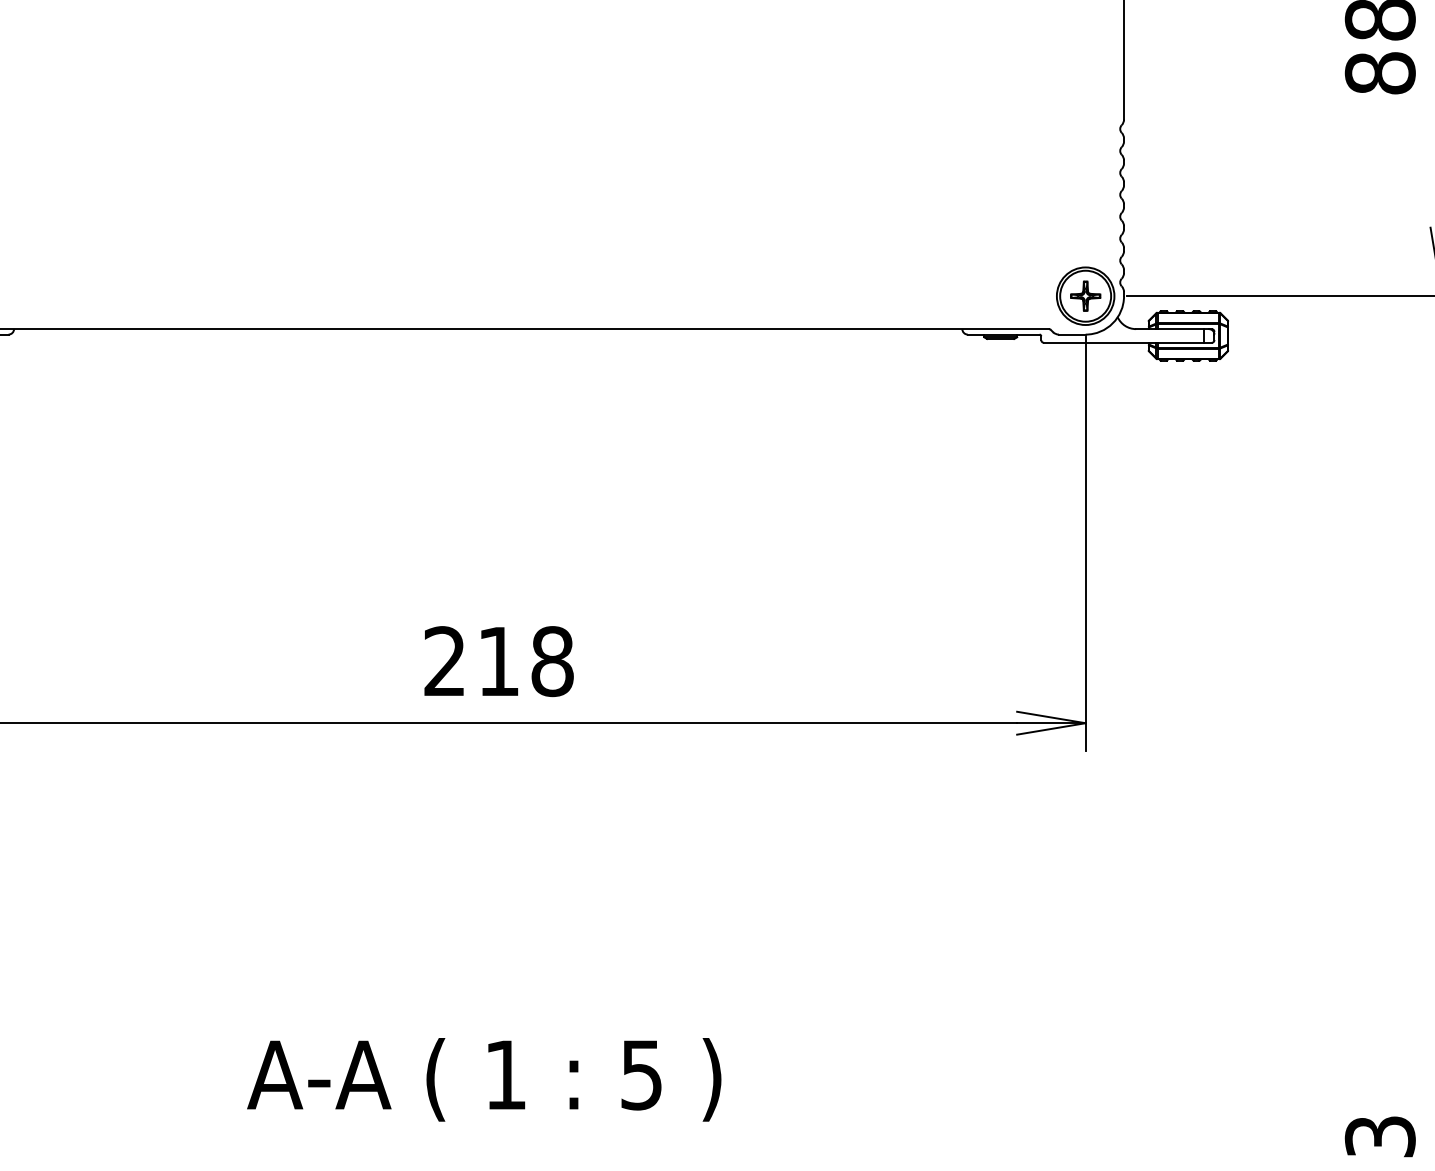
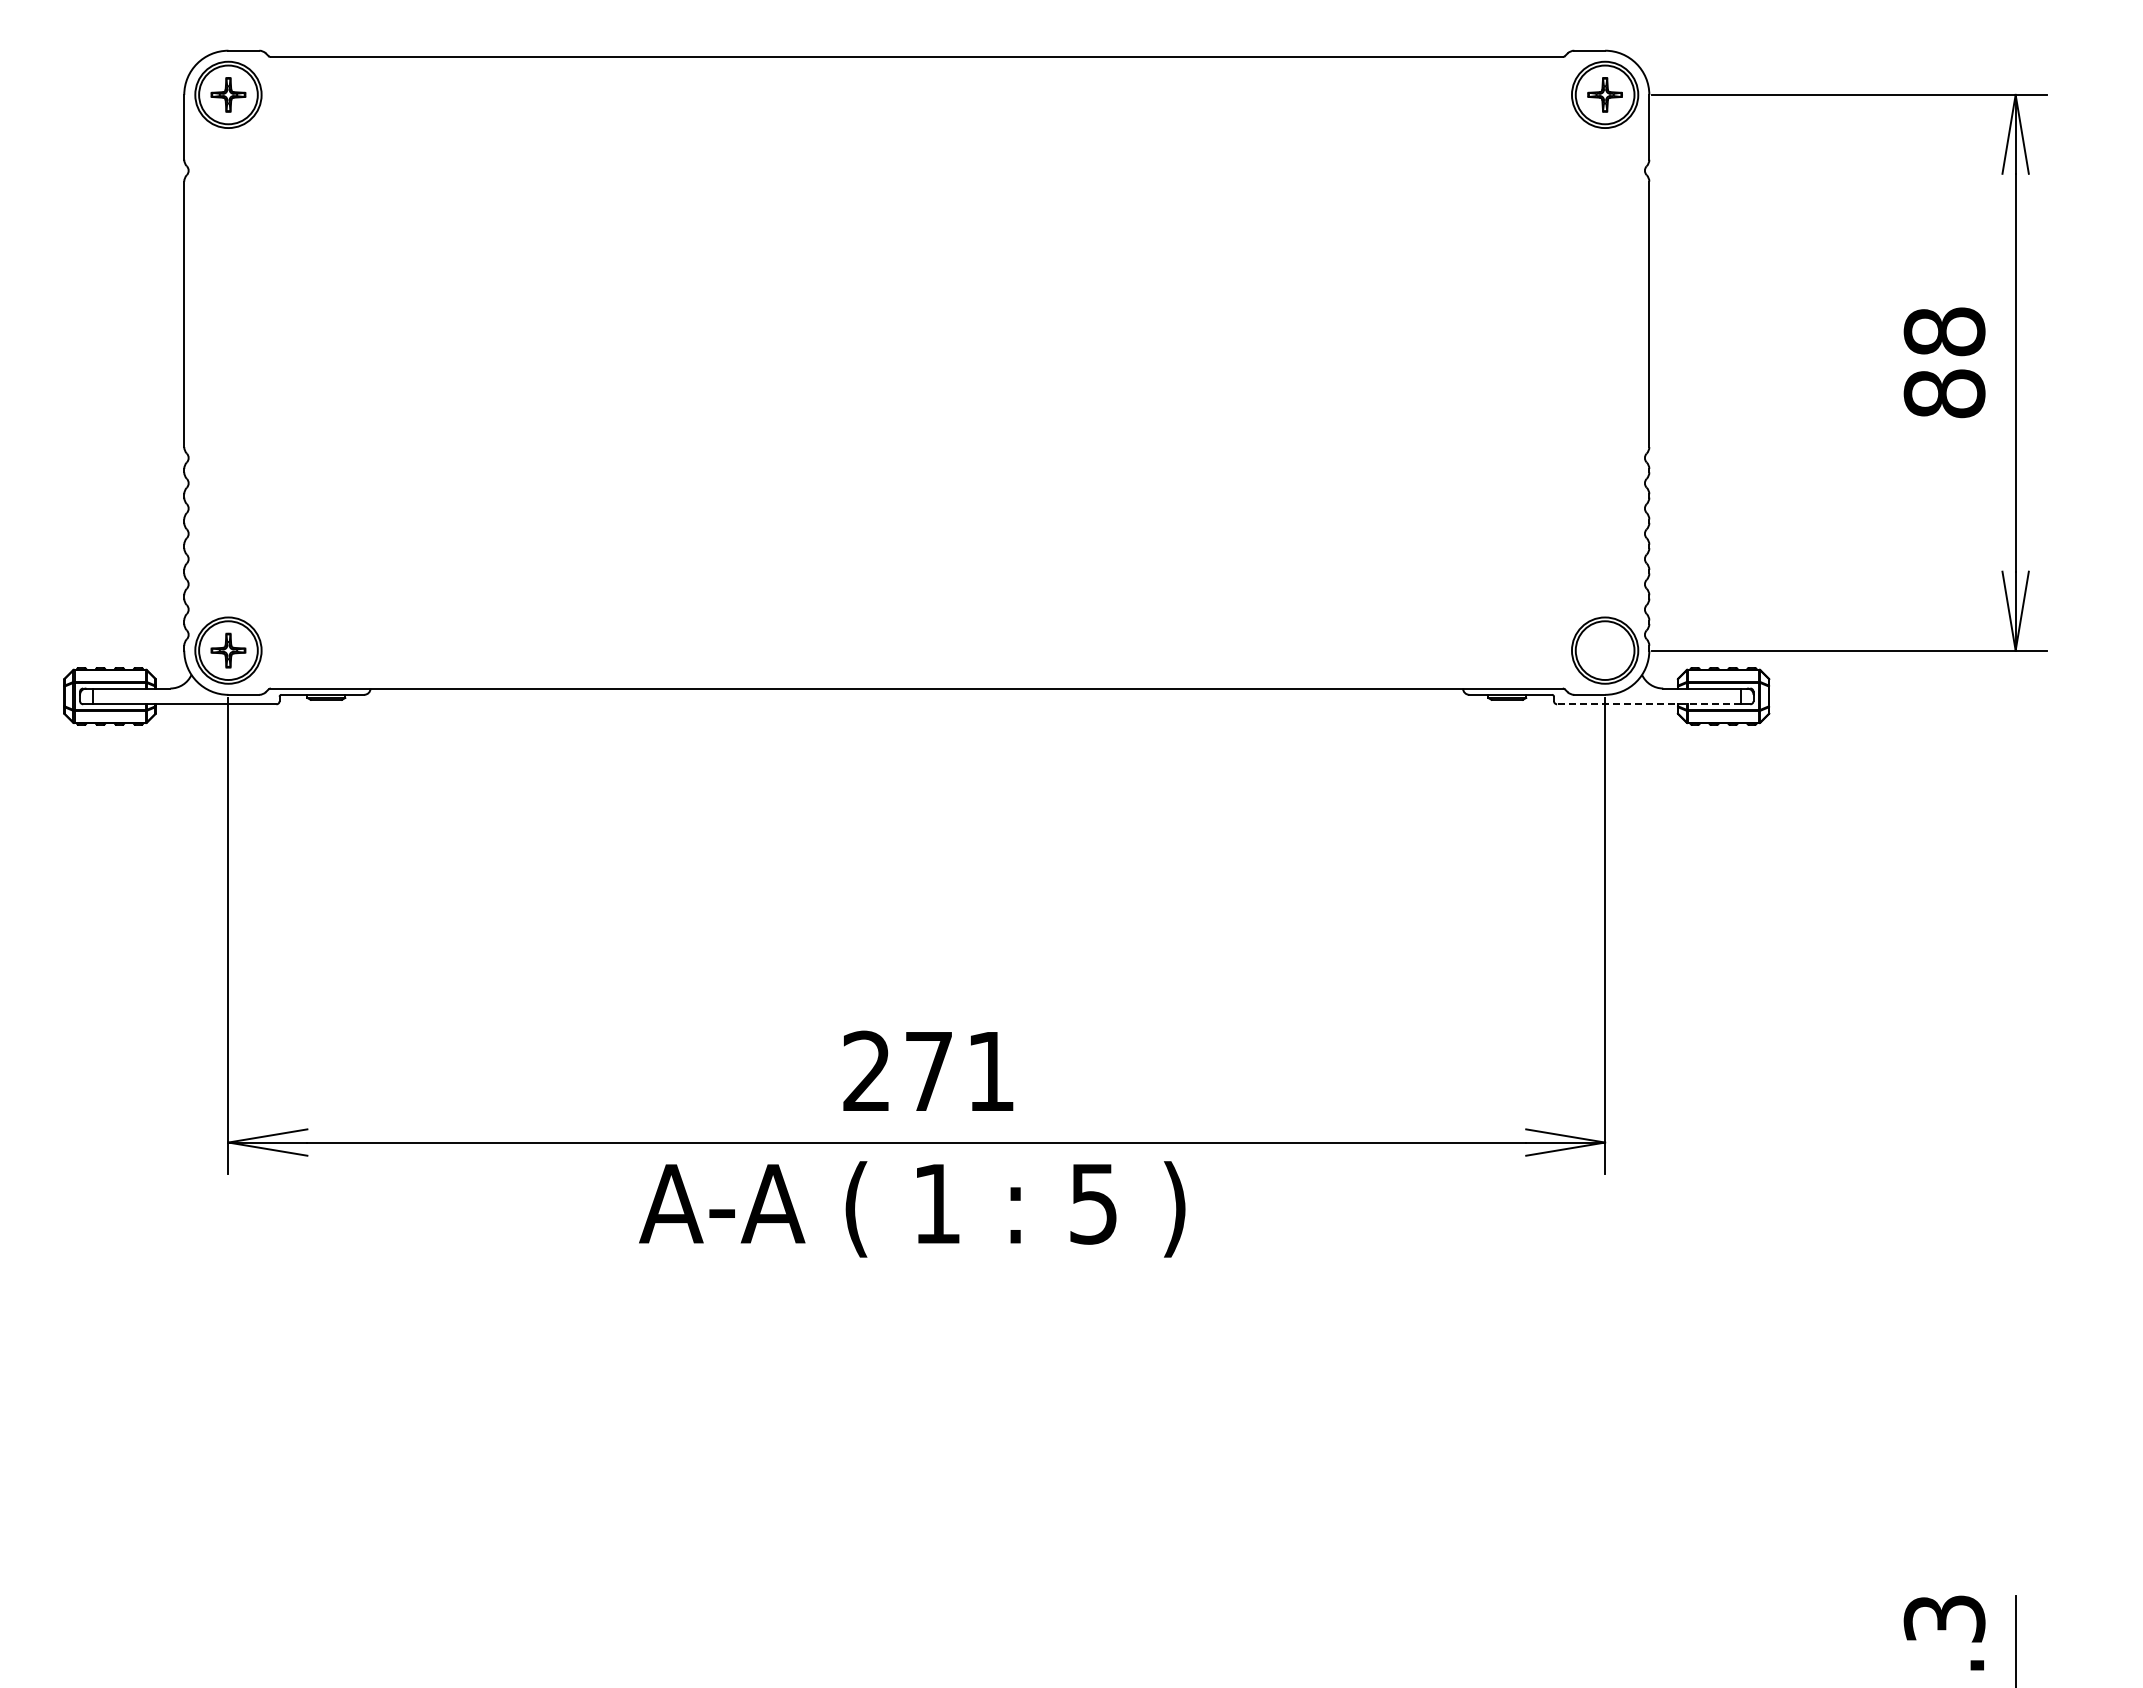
part: (1085, 296) -> (1604, 650), removed
line: (1124, 342) -> (1649, 704), solid -> dashed
text: (526, 661) -> (960, 1071), 218 -> 271
text: (484, 1079) -> (912, 1209), moved

